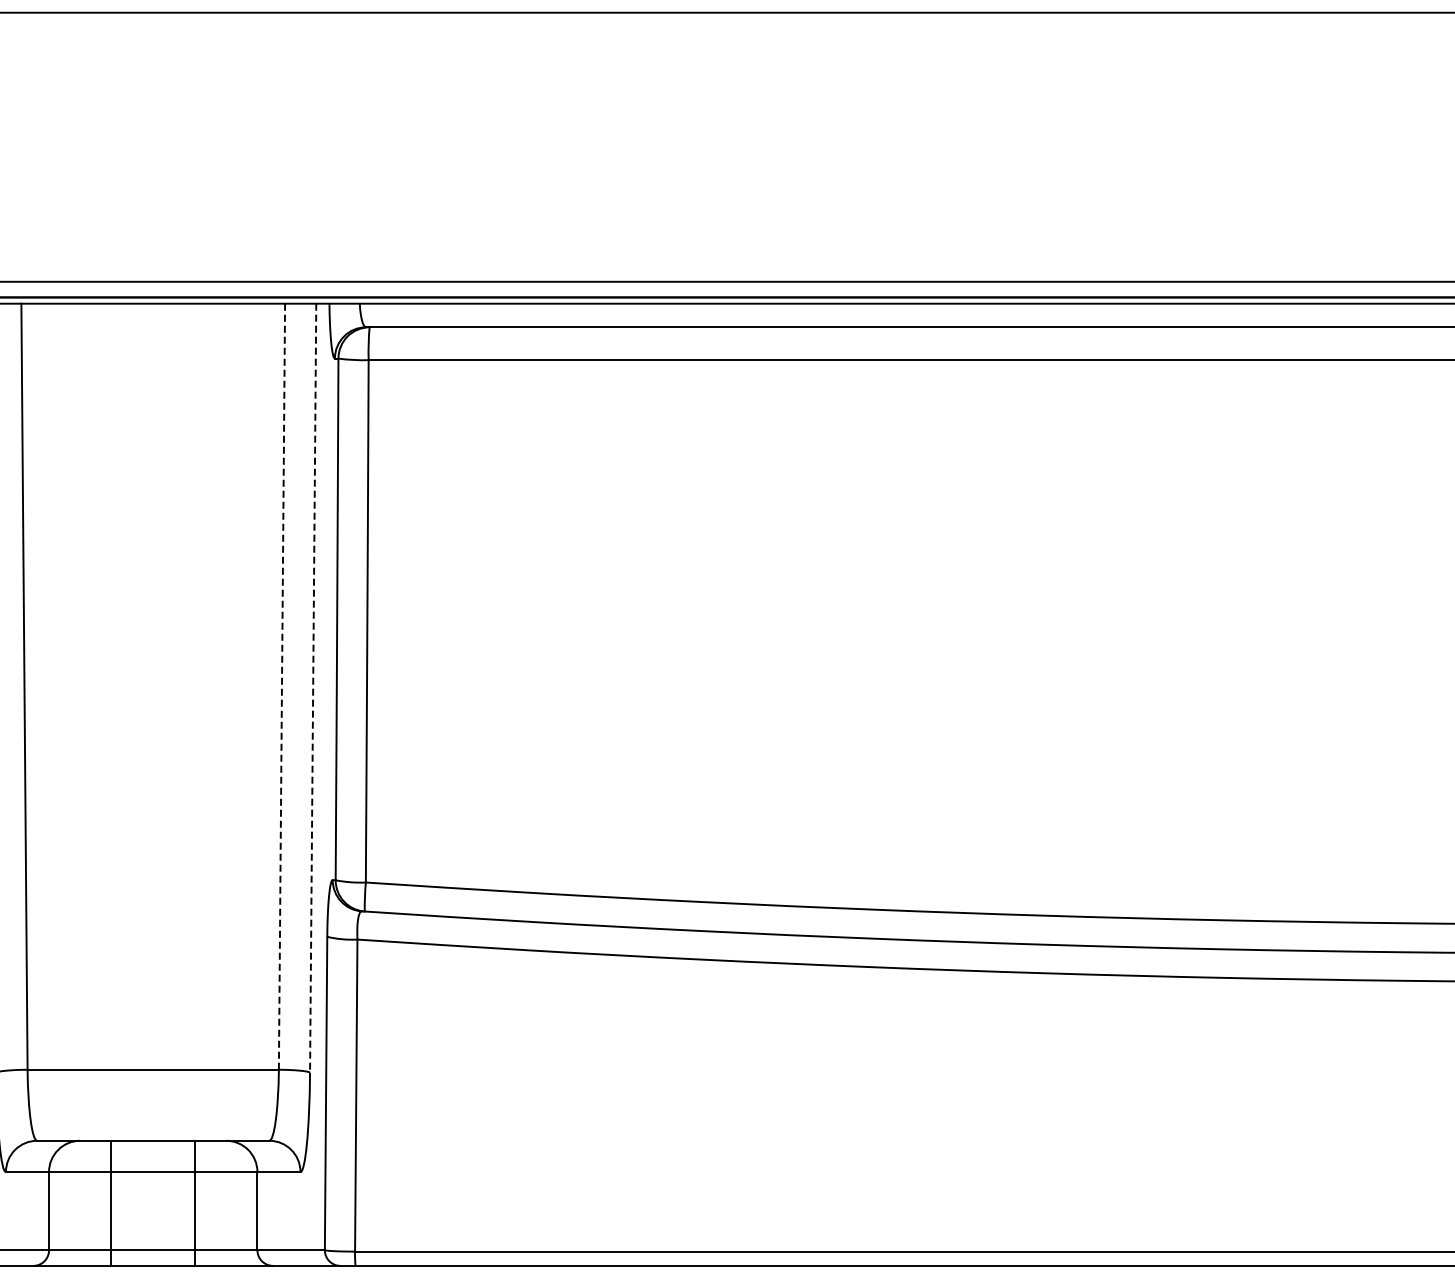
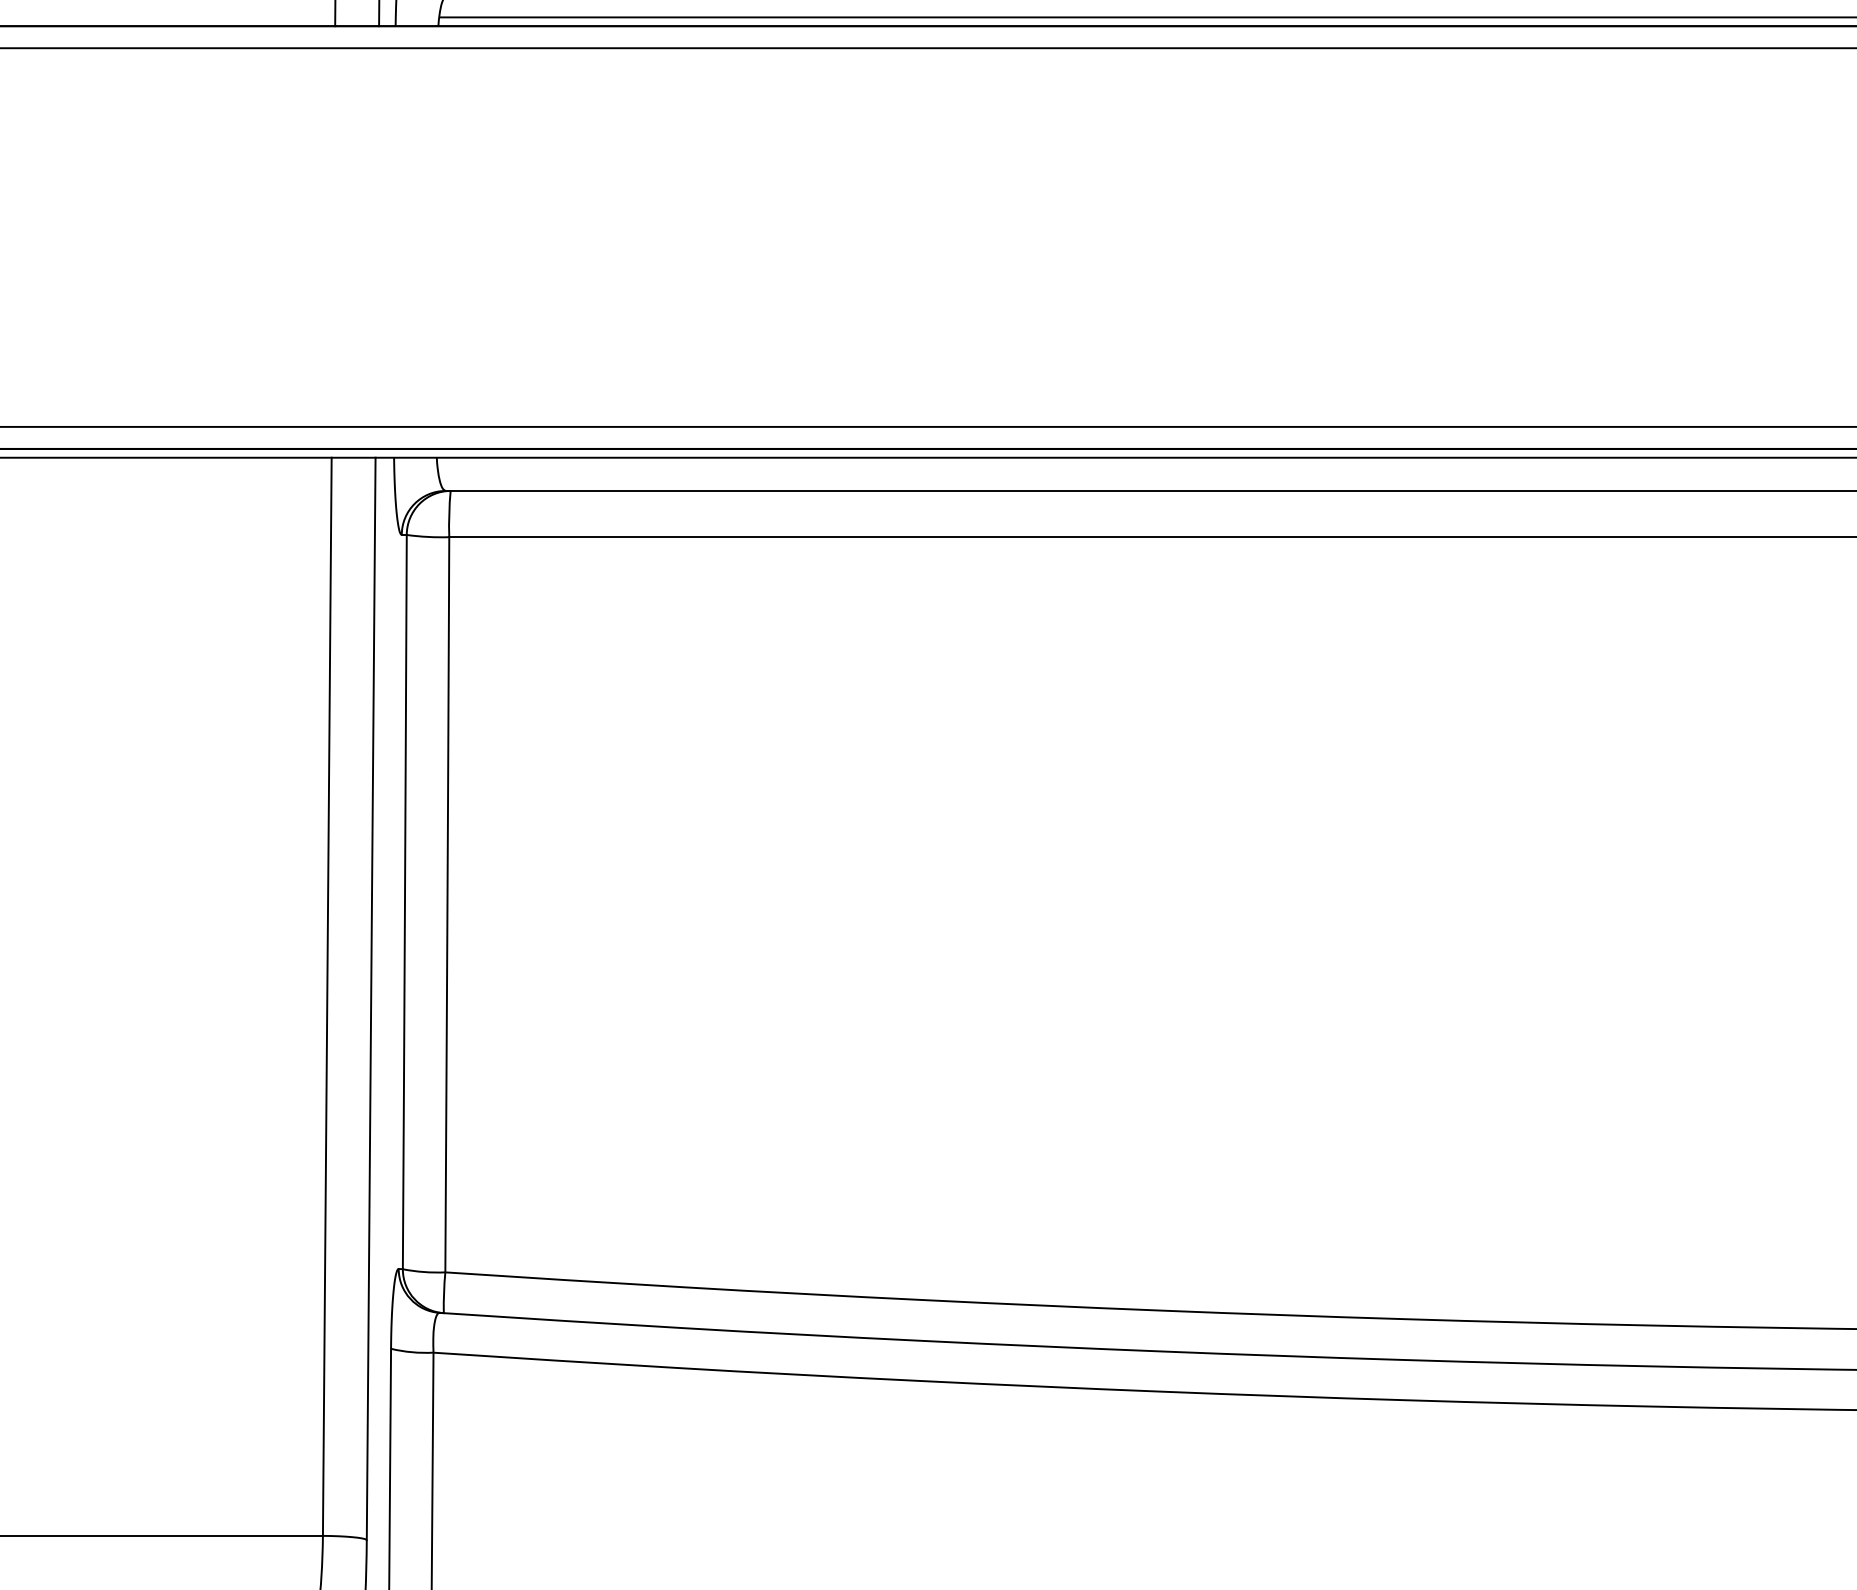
line: (281, 686) -> (326, 996), dashed -> solid
line: (313, 688) -> (371, 999), dashed -> solid

